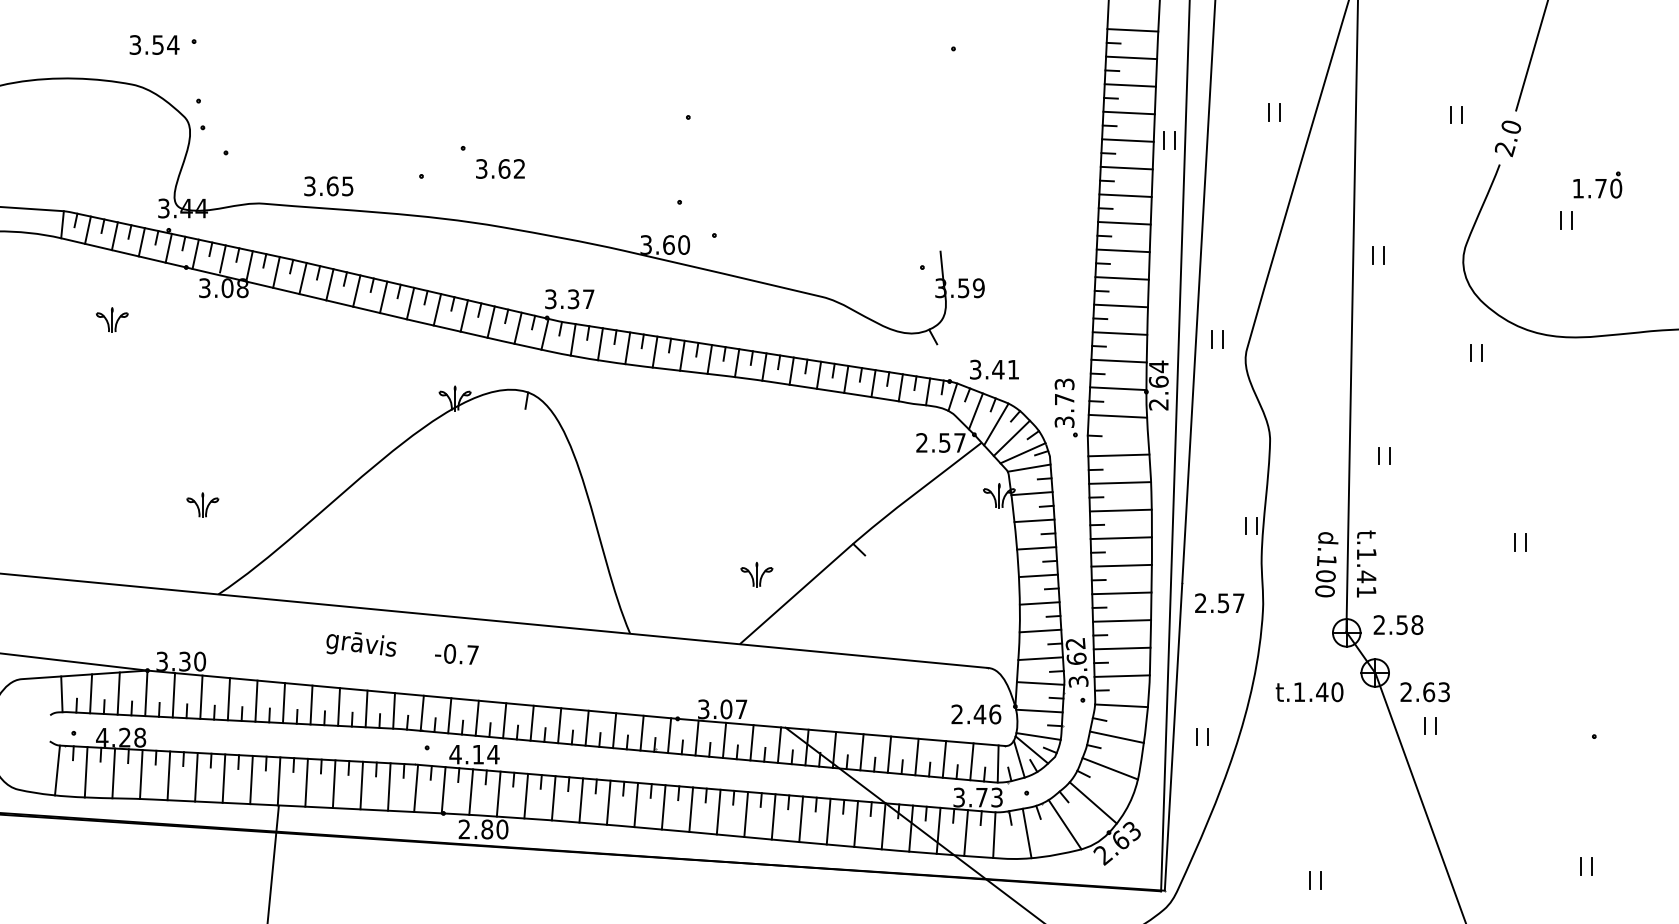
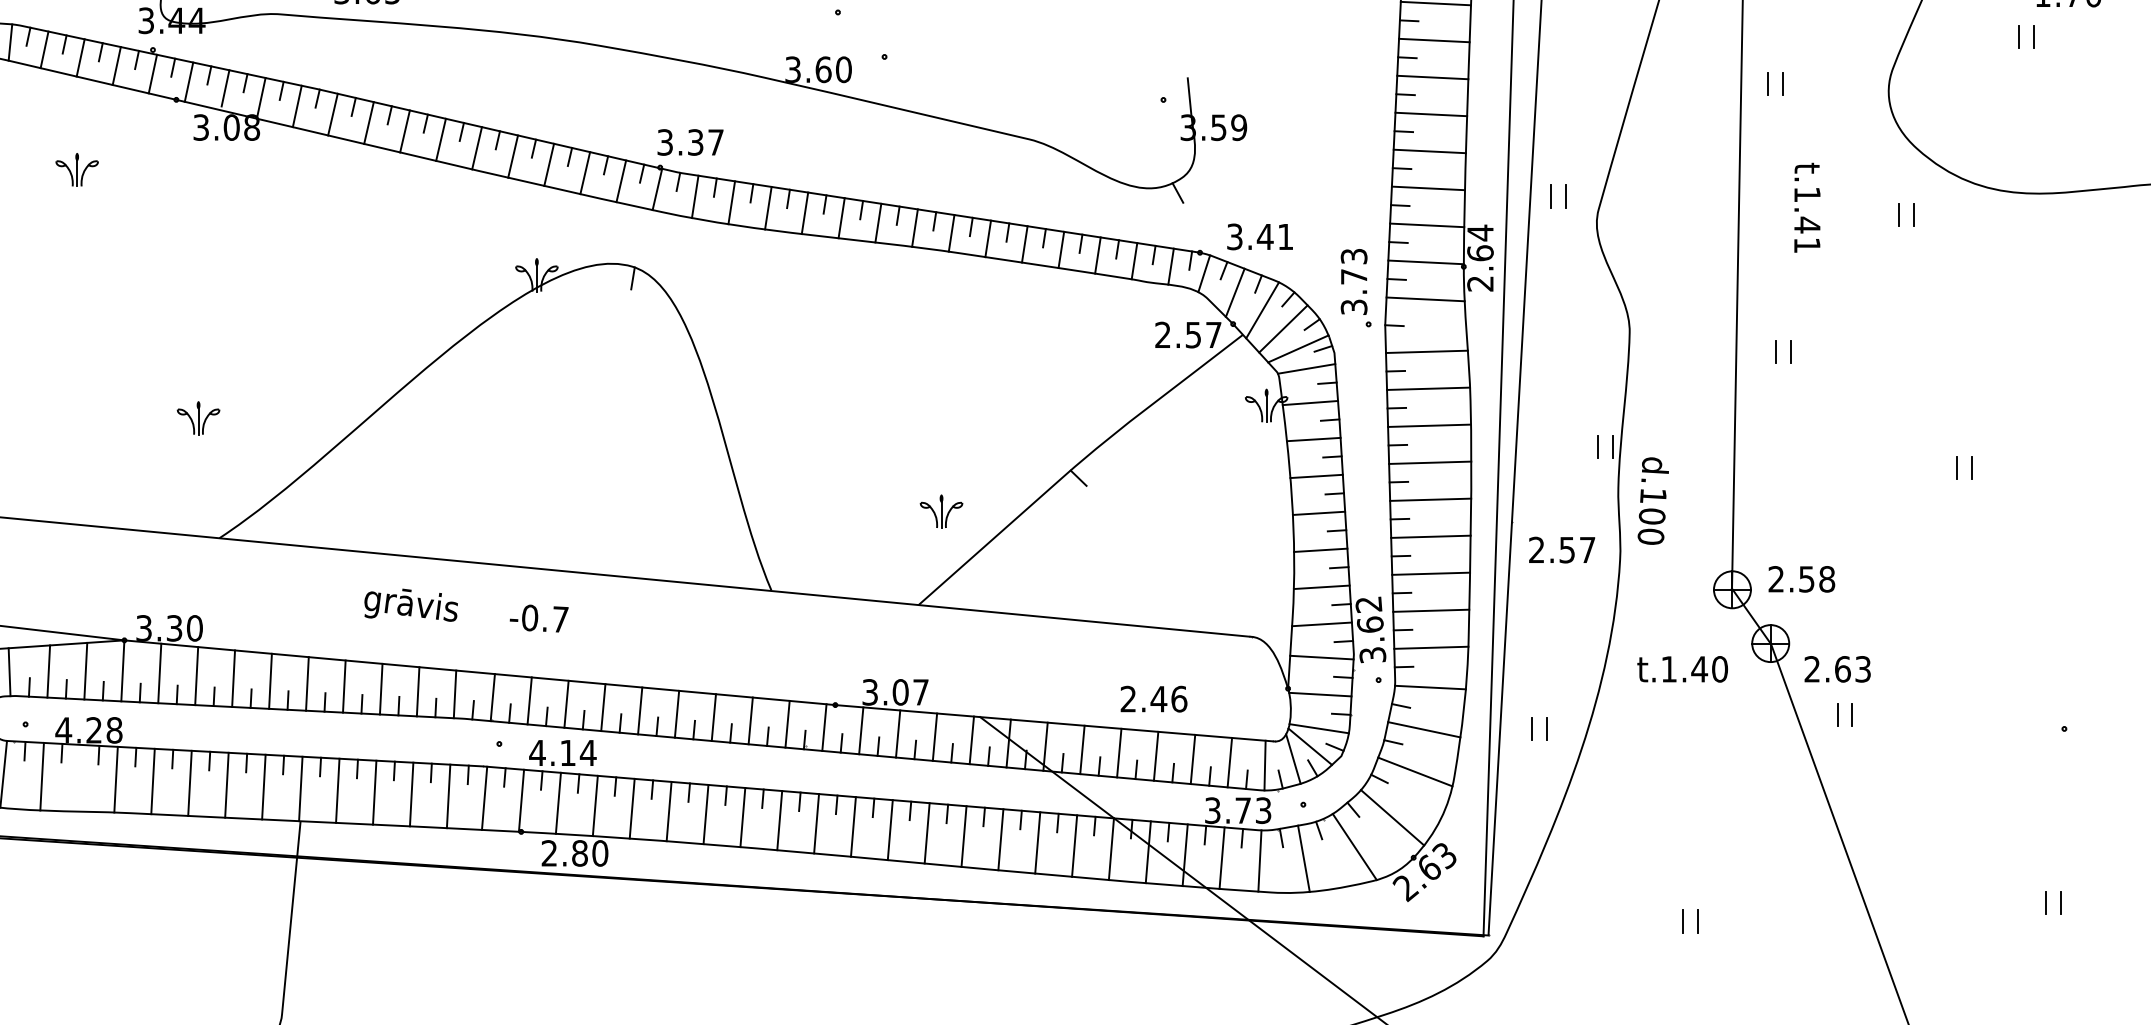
text: (1366, 563) -> (1807, 207), moved
text: (1326, 564) -> (1653, 500), moved
text: (976, 714) -> (1154, 699), moved
line: (113, 773) -> (78, 778), removed

